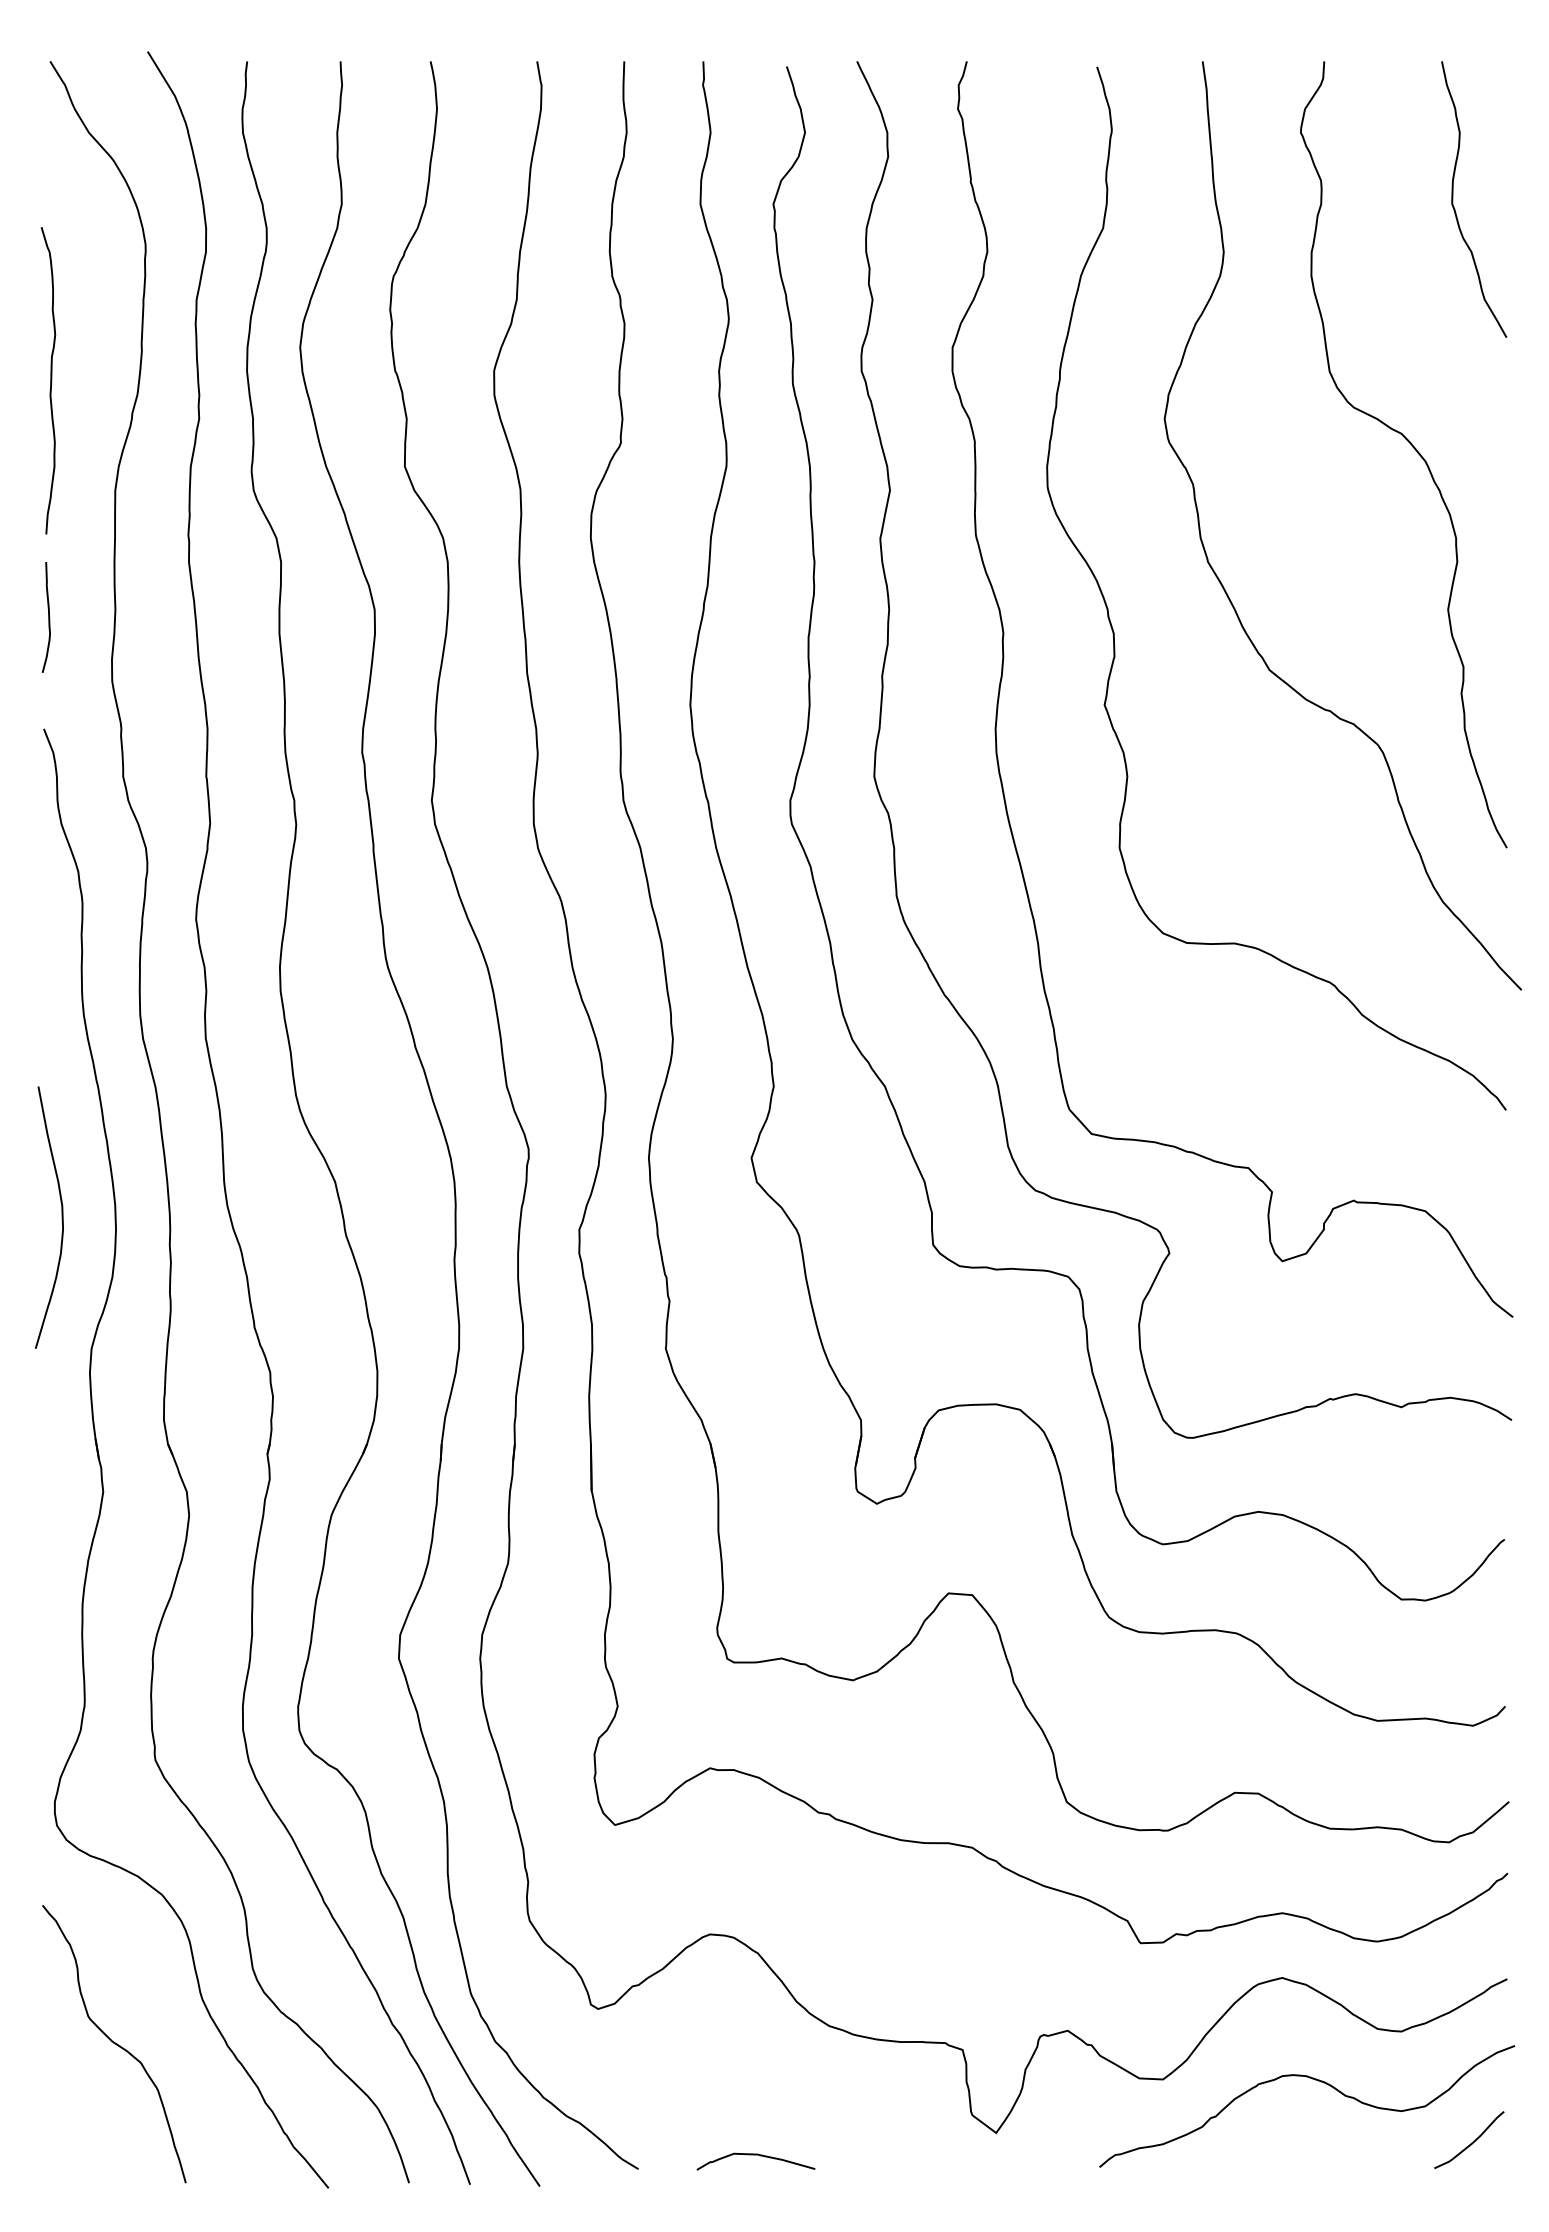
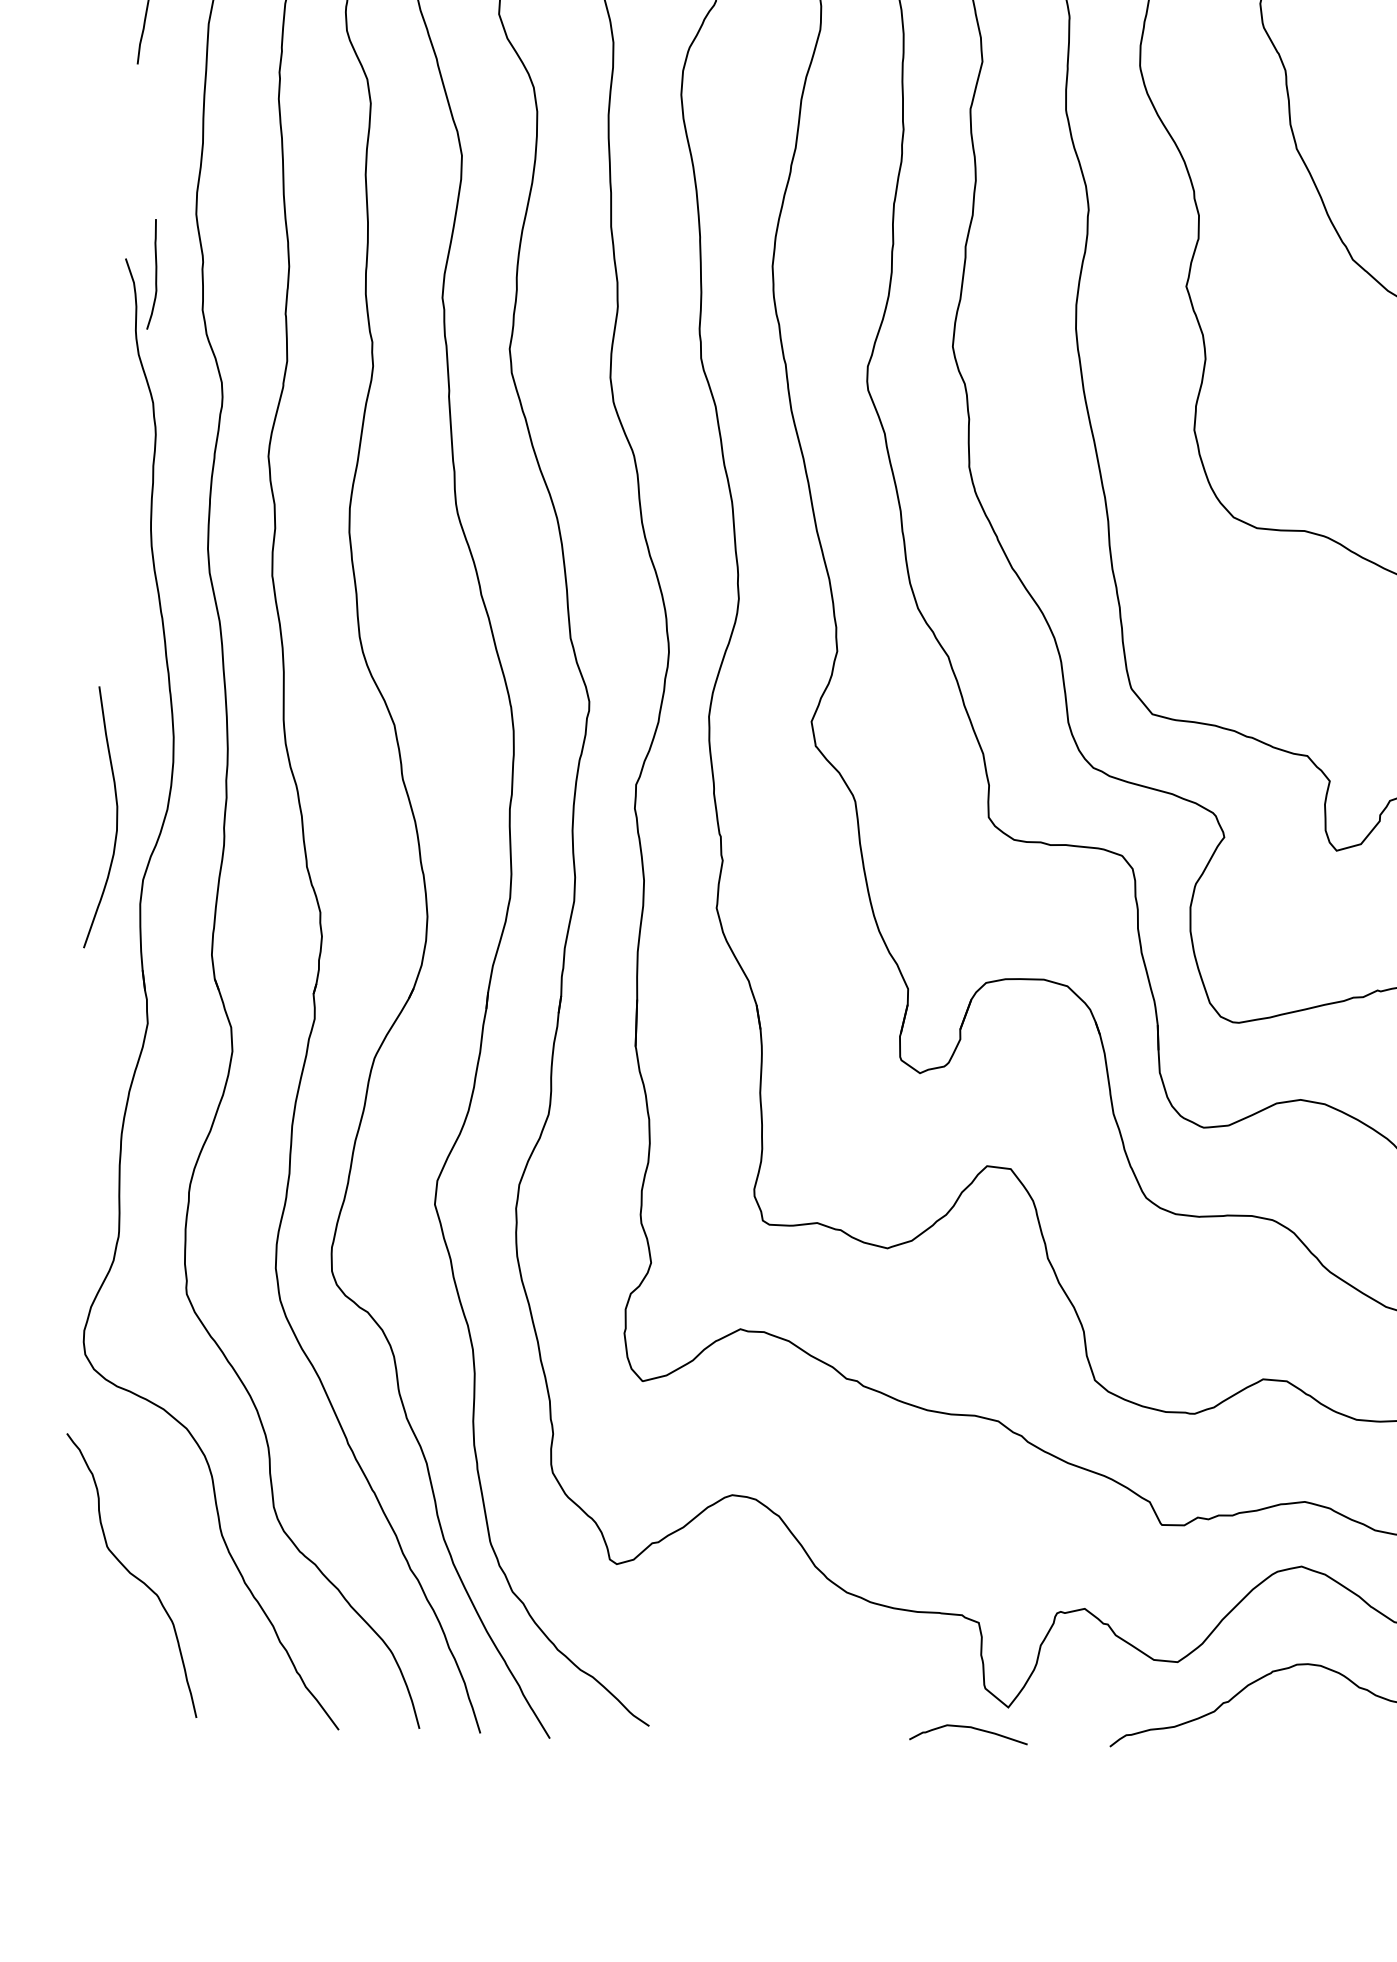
curve: (48, 617) -> (155, 274), moved
curve: (61, 1217) -> (116, 818), moved
curve: (755, 2155) -> (968, 1728), moved

